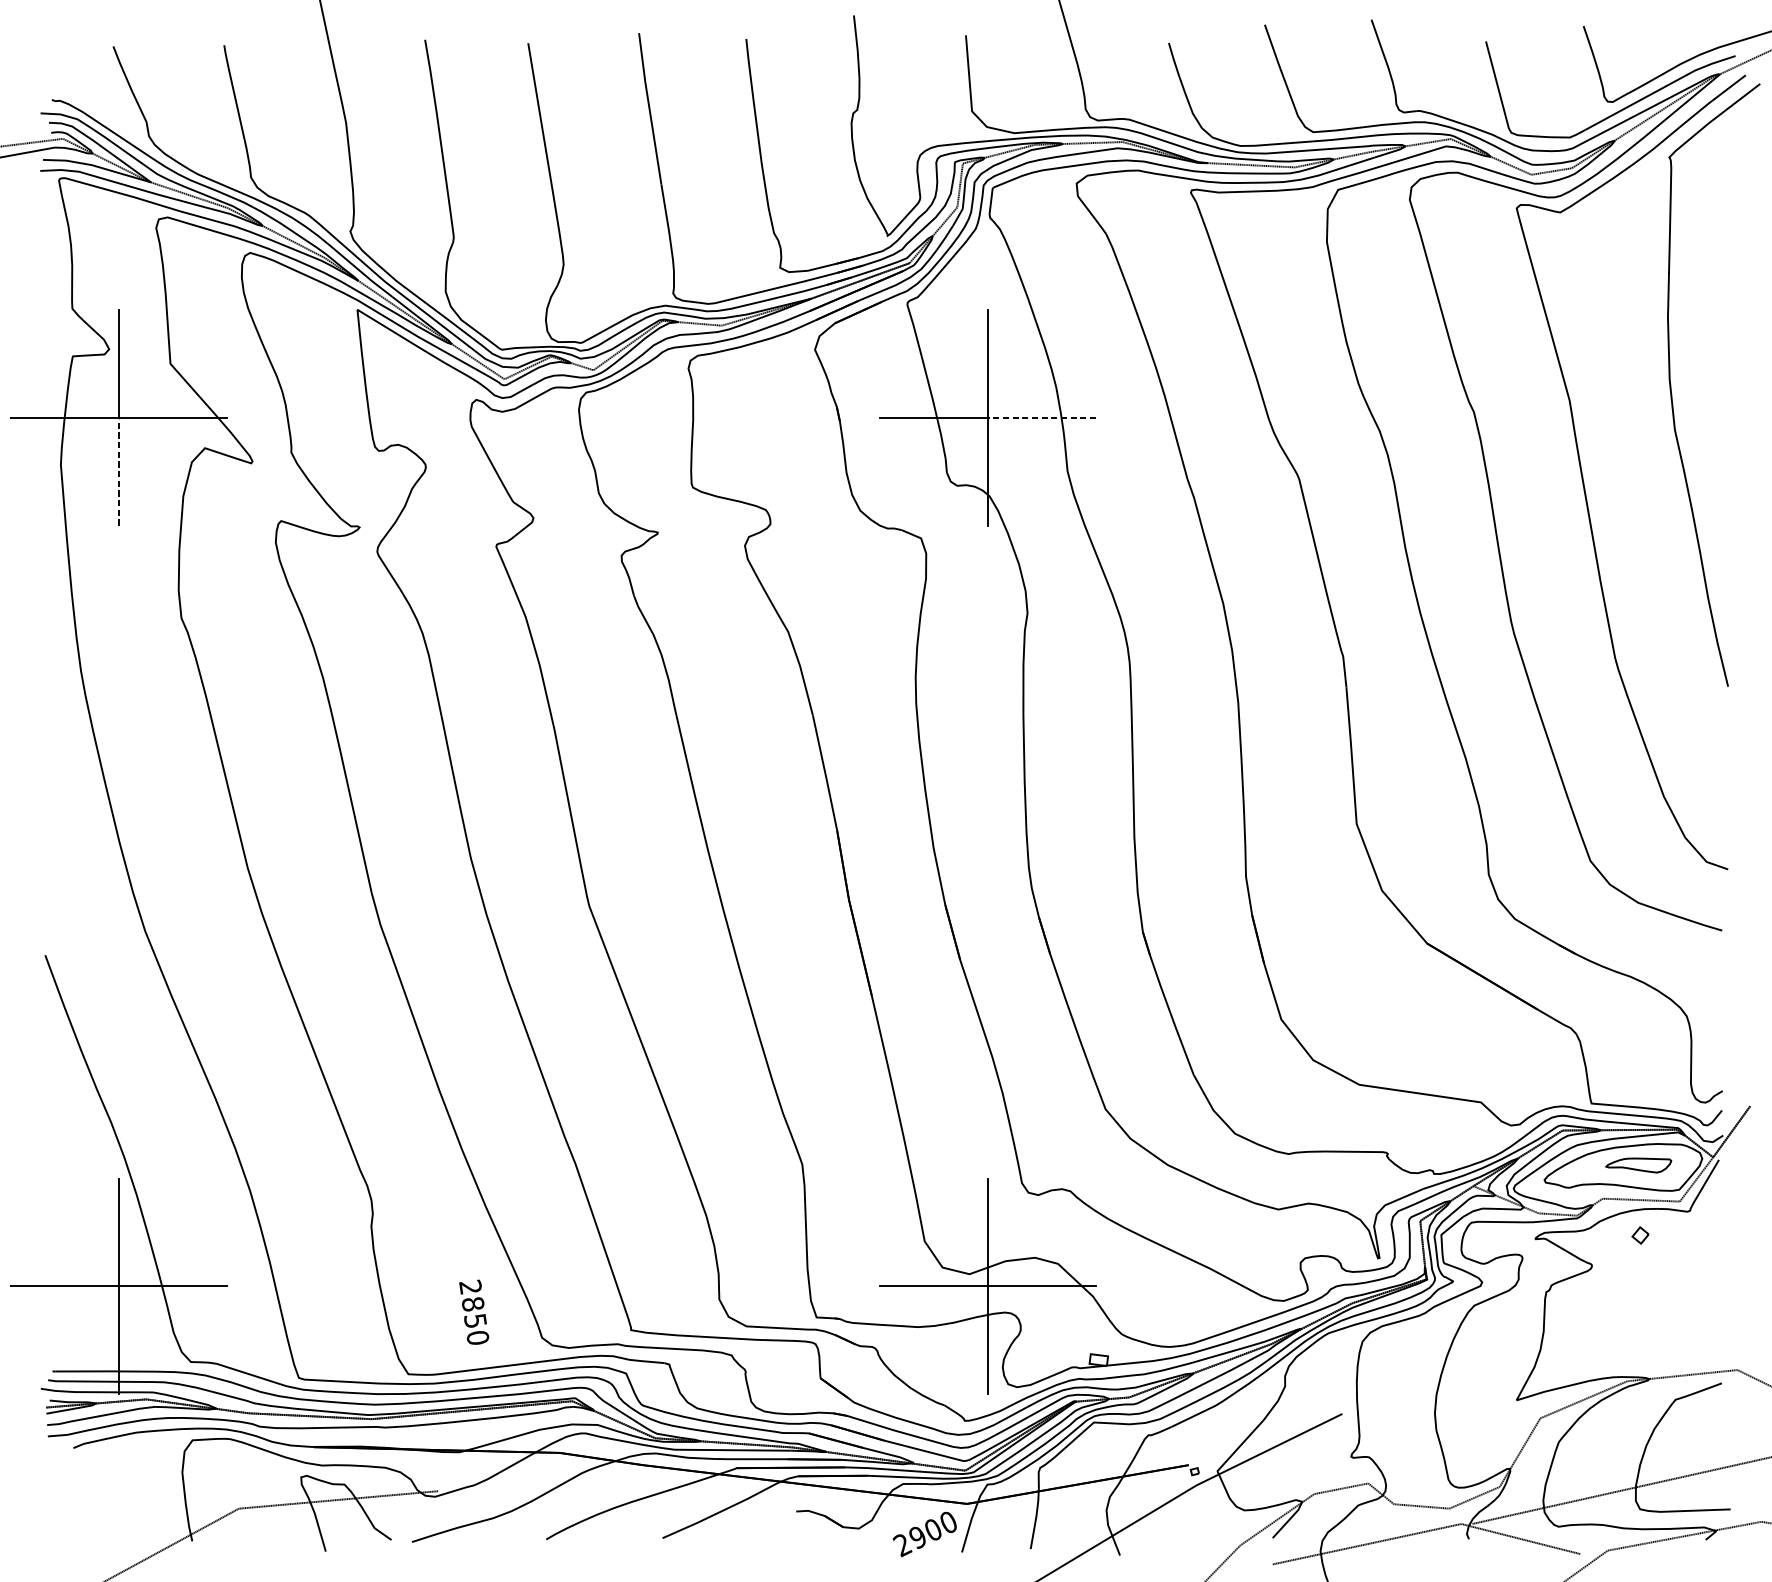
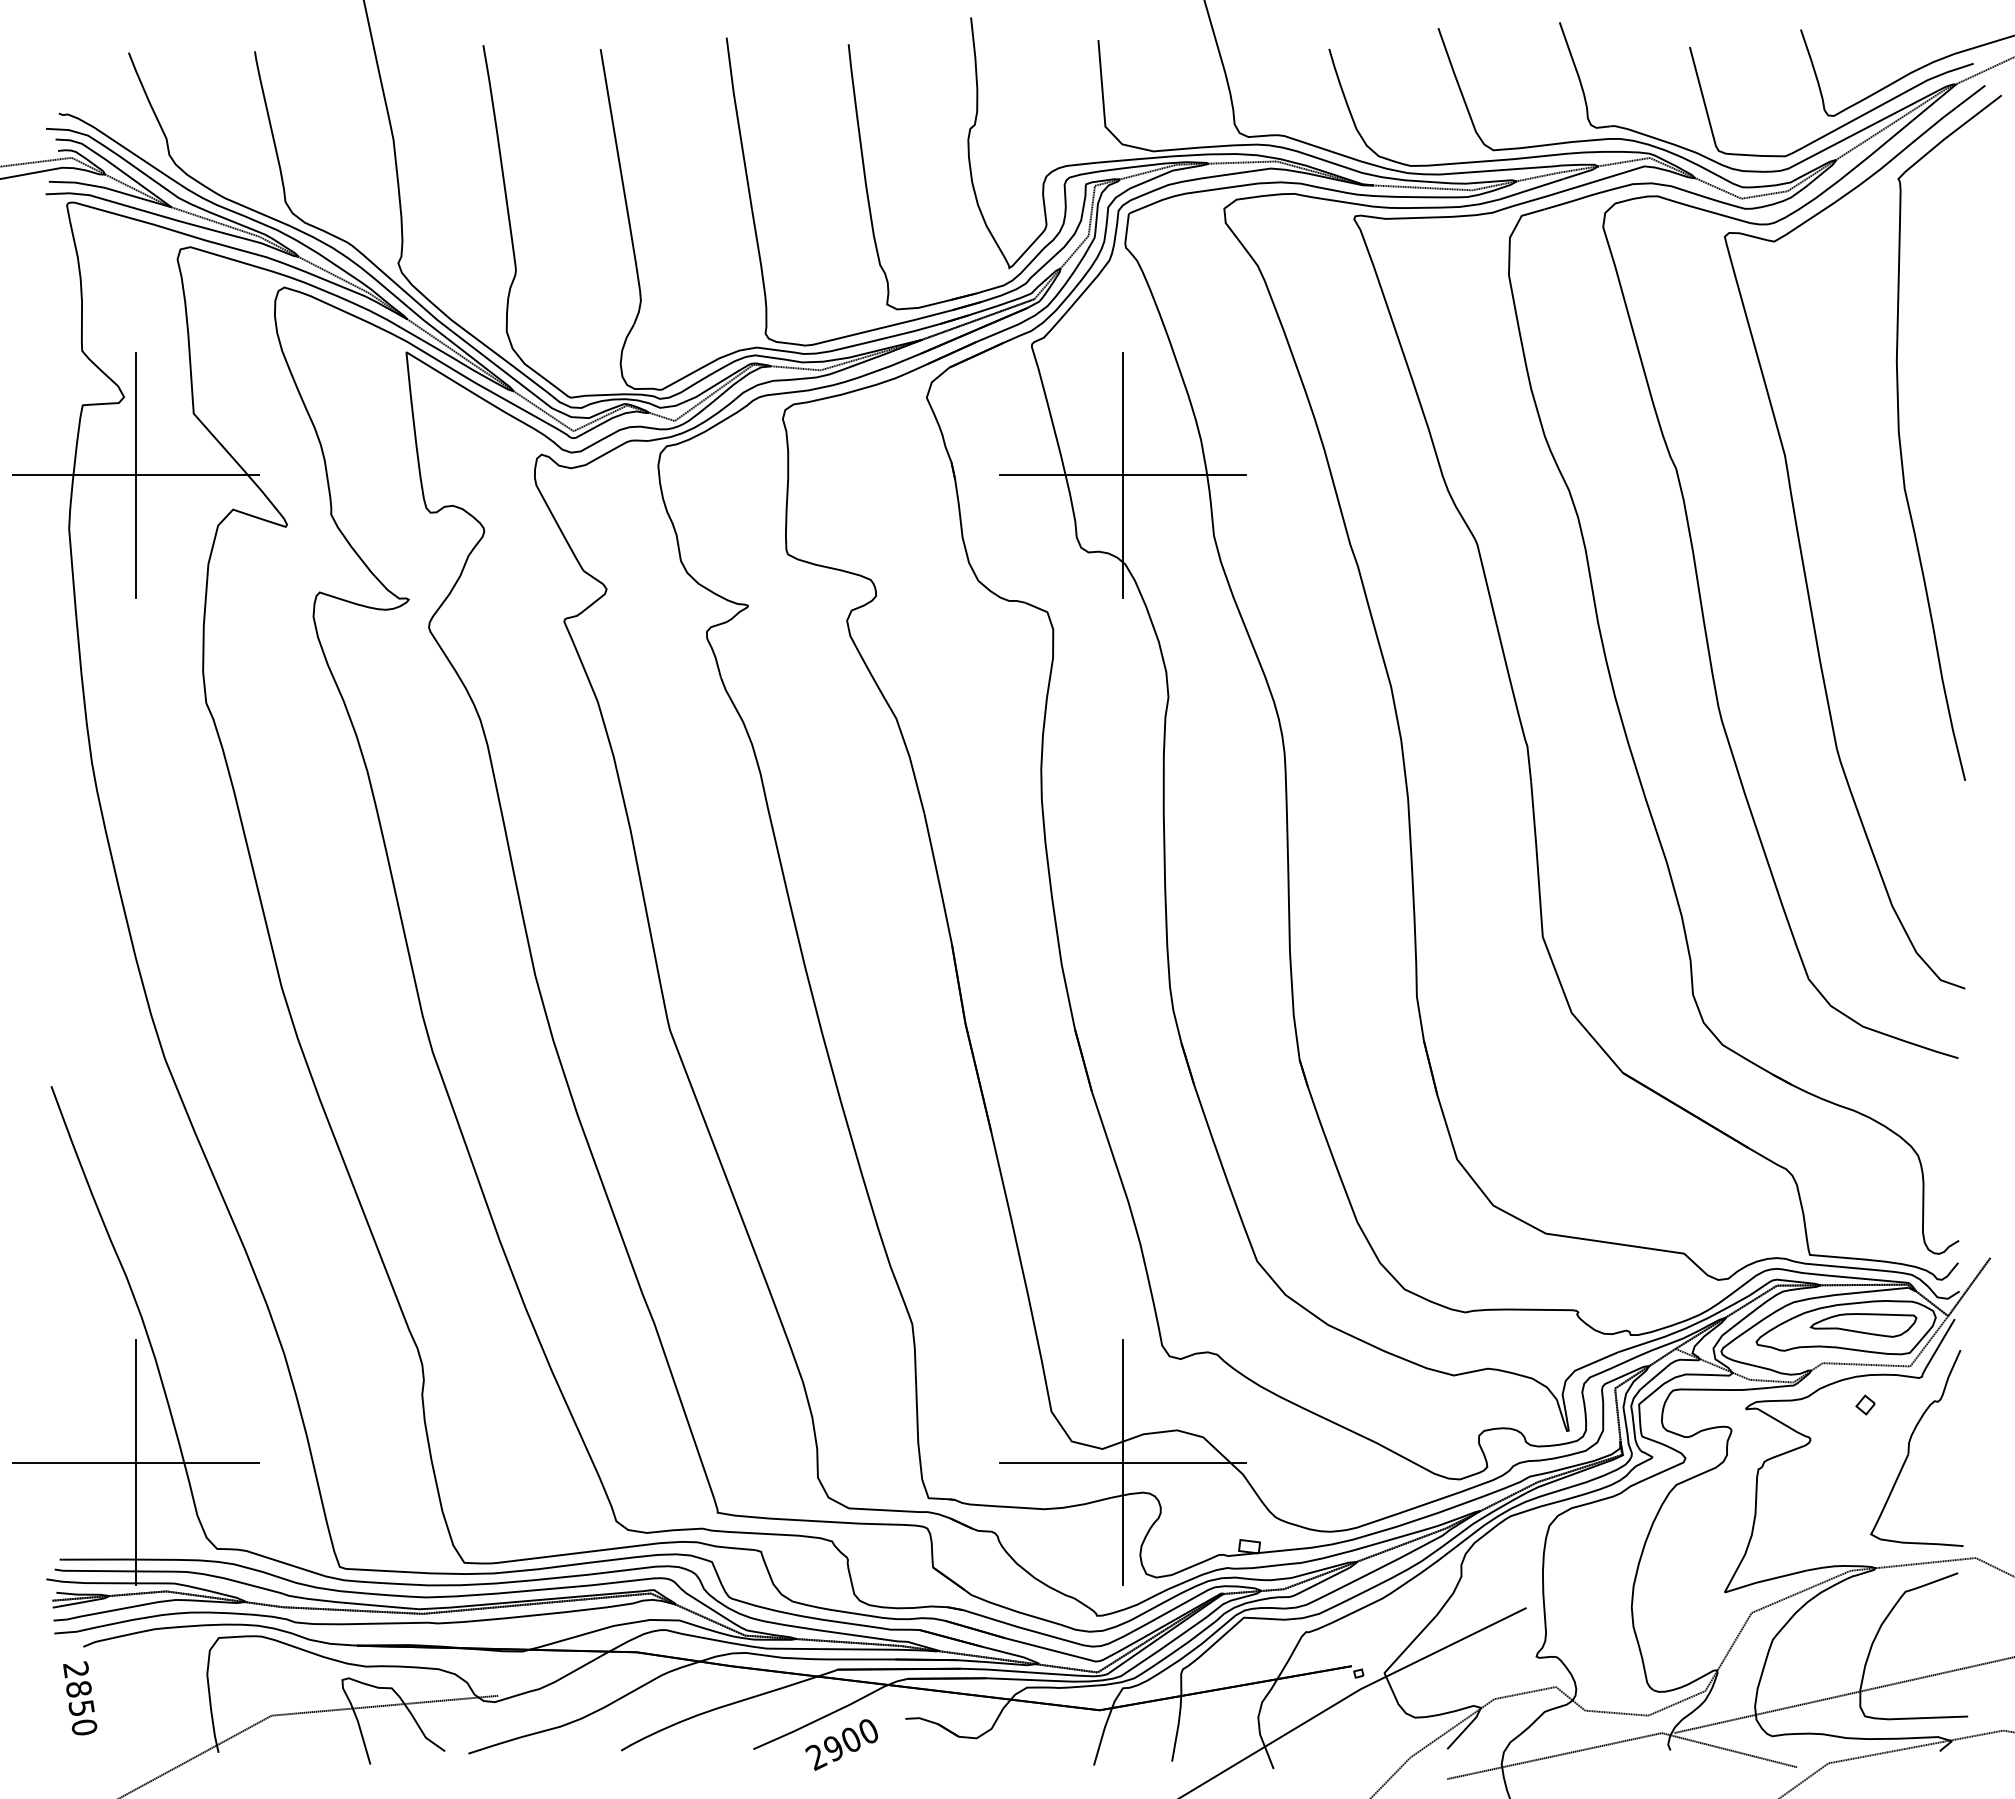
line: (1041, 418) -> (1184, 475), dashed -> solid
line: (119, 470) -> (135, 535), dashed -> solid
part: (1638, 1165) -> (1863, 1325), size x1.43
part: (1679, 1273) -> (1909, 1448), added
text: (474, 1312) -> (80, 1698), moved
text: (924, 1534) -> (841, 1744), moved

